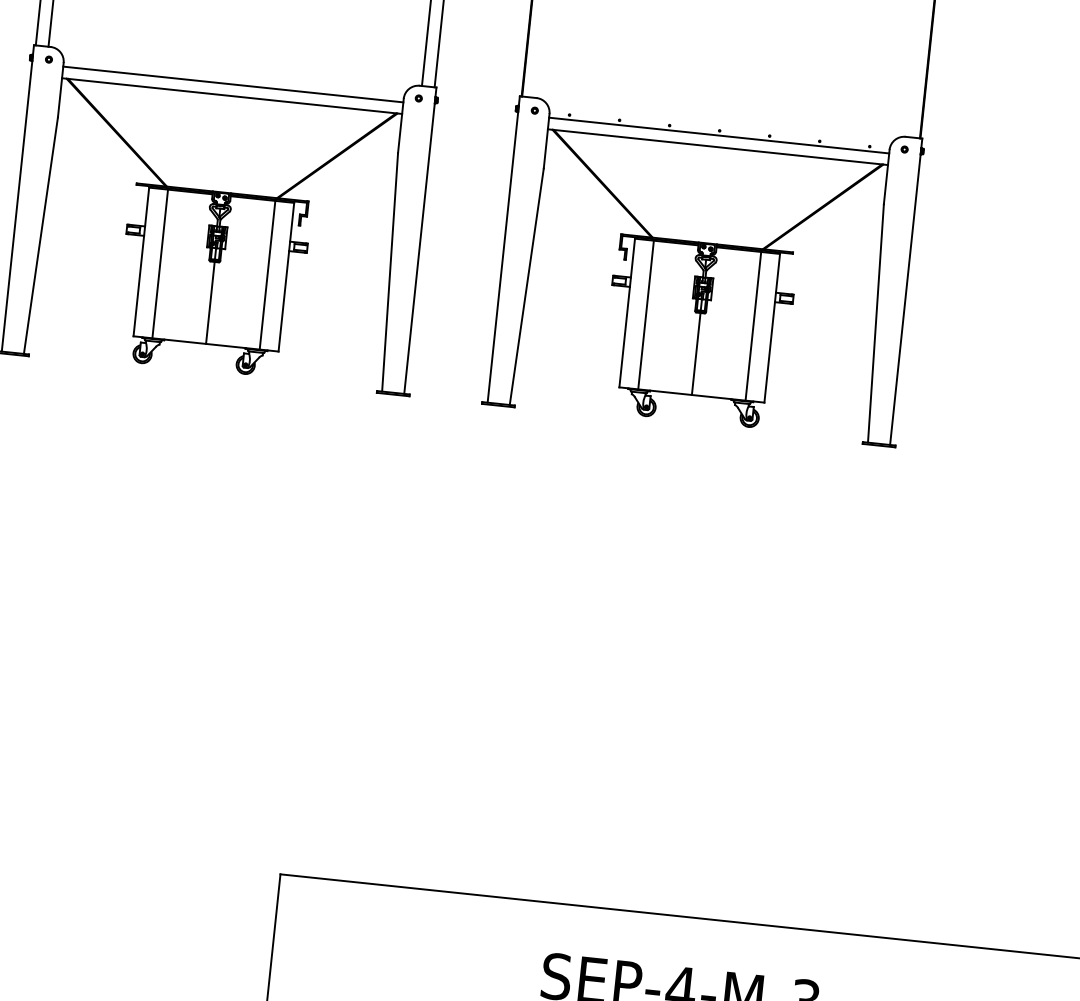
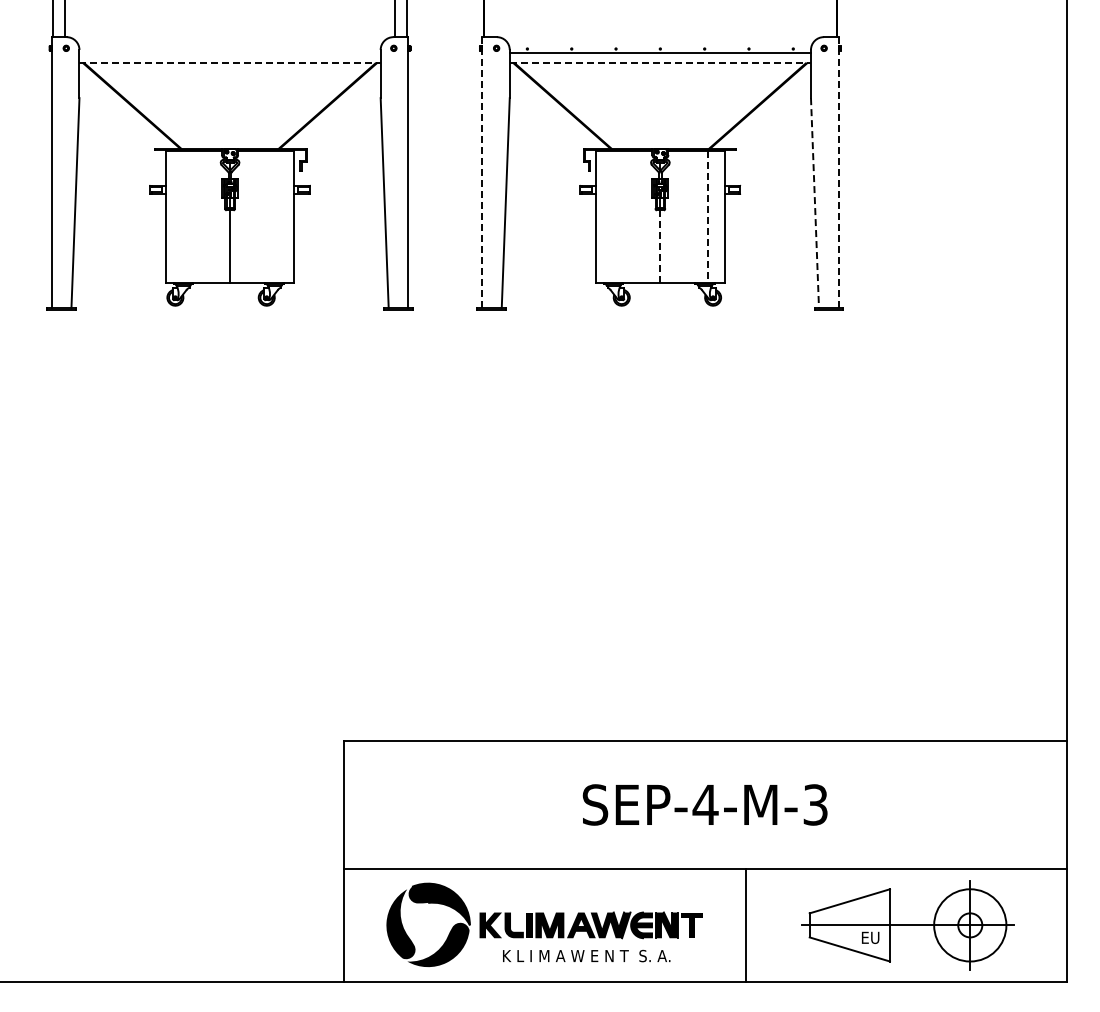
line: (232, 84) -> (229, 53), removed
line: (232, 96) -> (230, 63), solid -> dashed
line: (718, 147) -> (660, 63), solid -> dashed
line: (504, 249) -> (482, 172), solid -> dashed
line: (160, 263) -> (182, 216), removed
line: (267, 274) -> (277, 216), removed
line: (906, 291) -> (838, 172), solid -> dashed
line: (645, 314) -> (612, 216), removed
line: (876, 323) -> (815, 203), solid -> dashed
line: (752, 326) -> (707, 217), solid -> dashed
line: (696, 354) -> (660, 247), solid -> dashed

